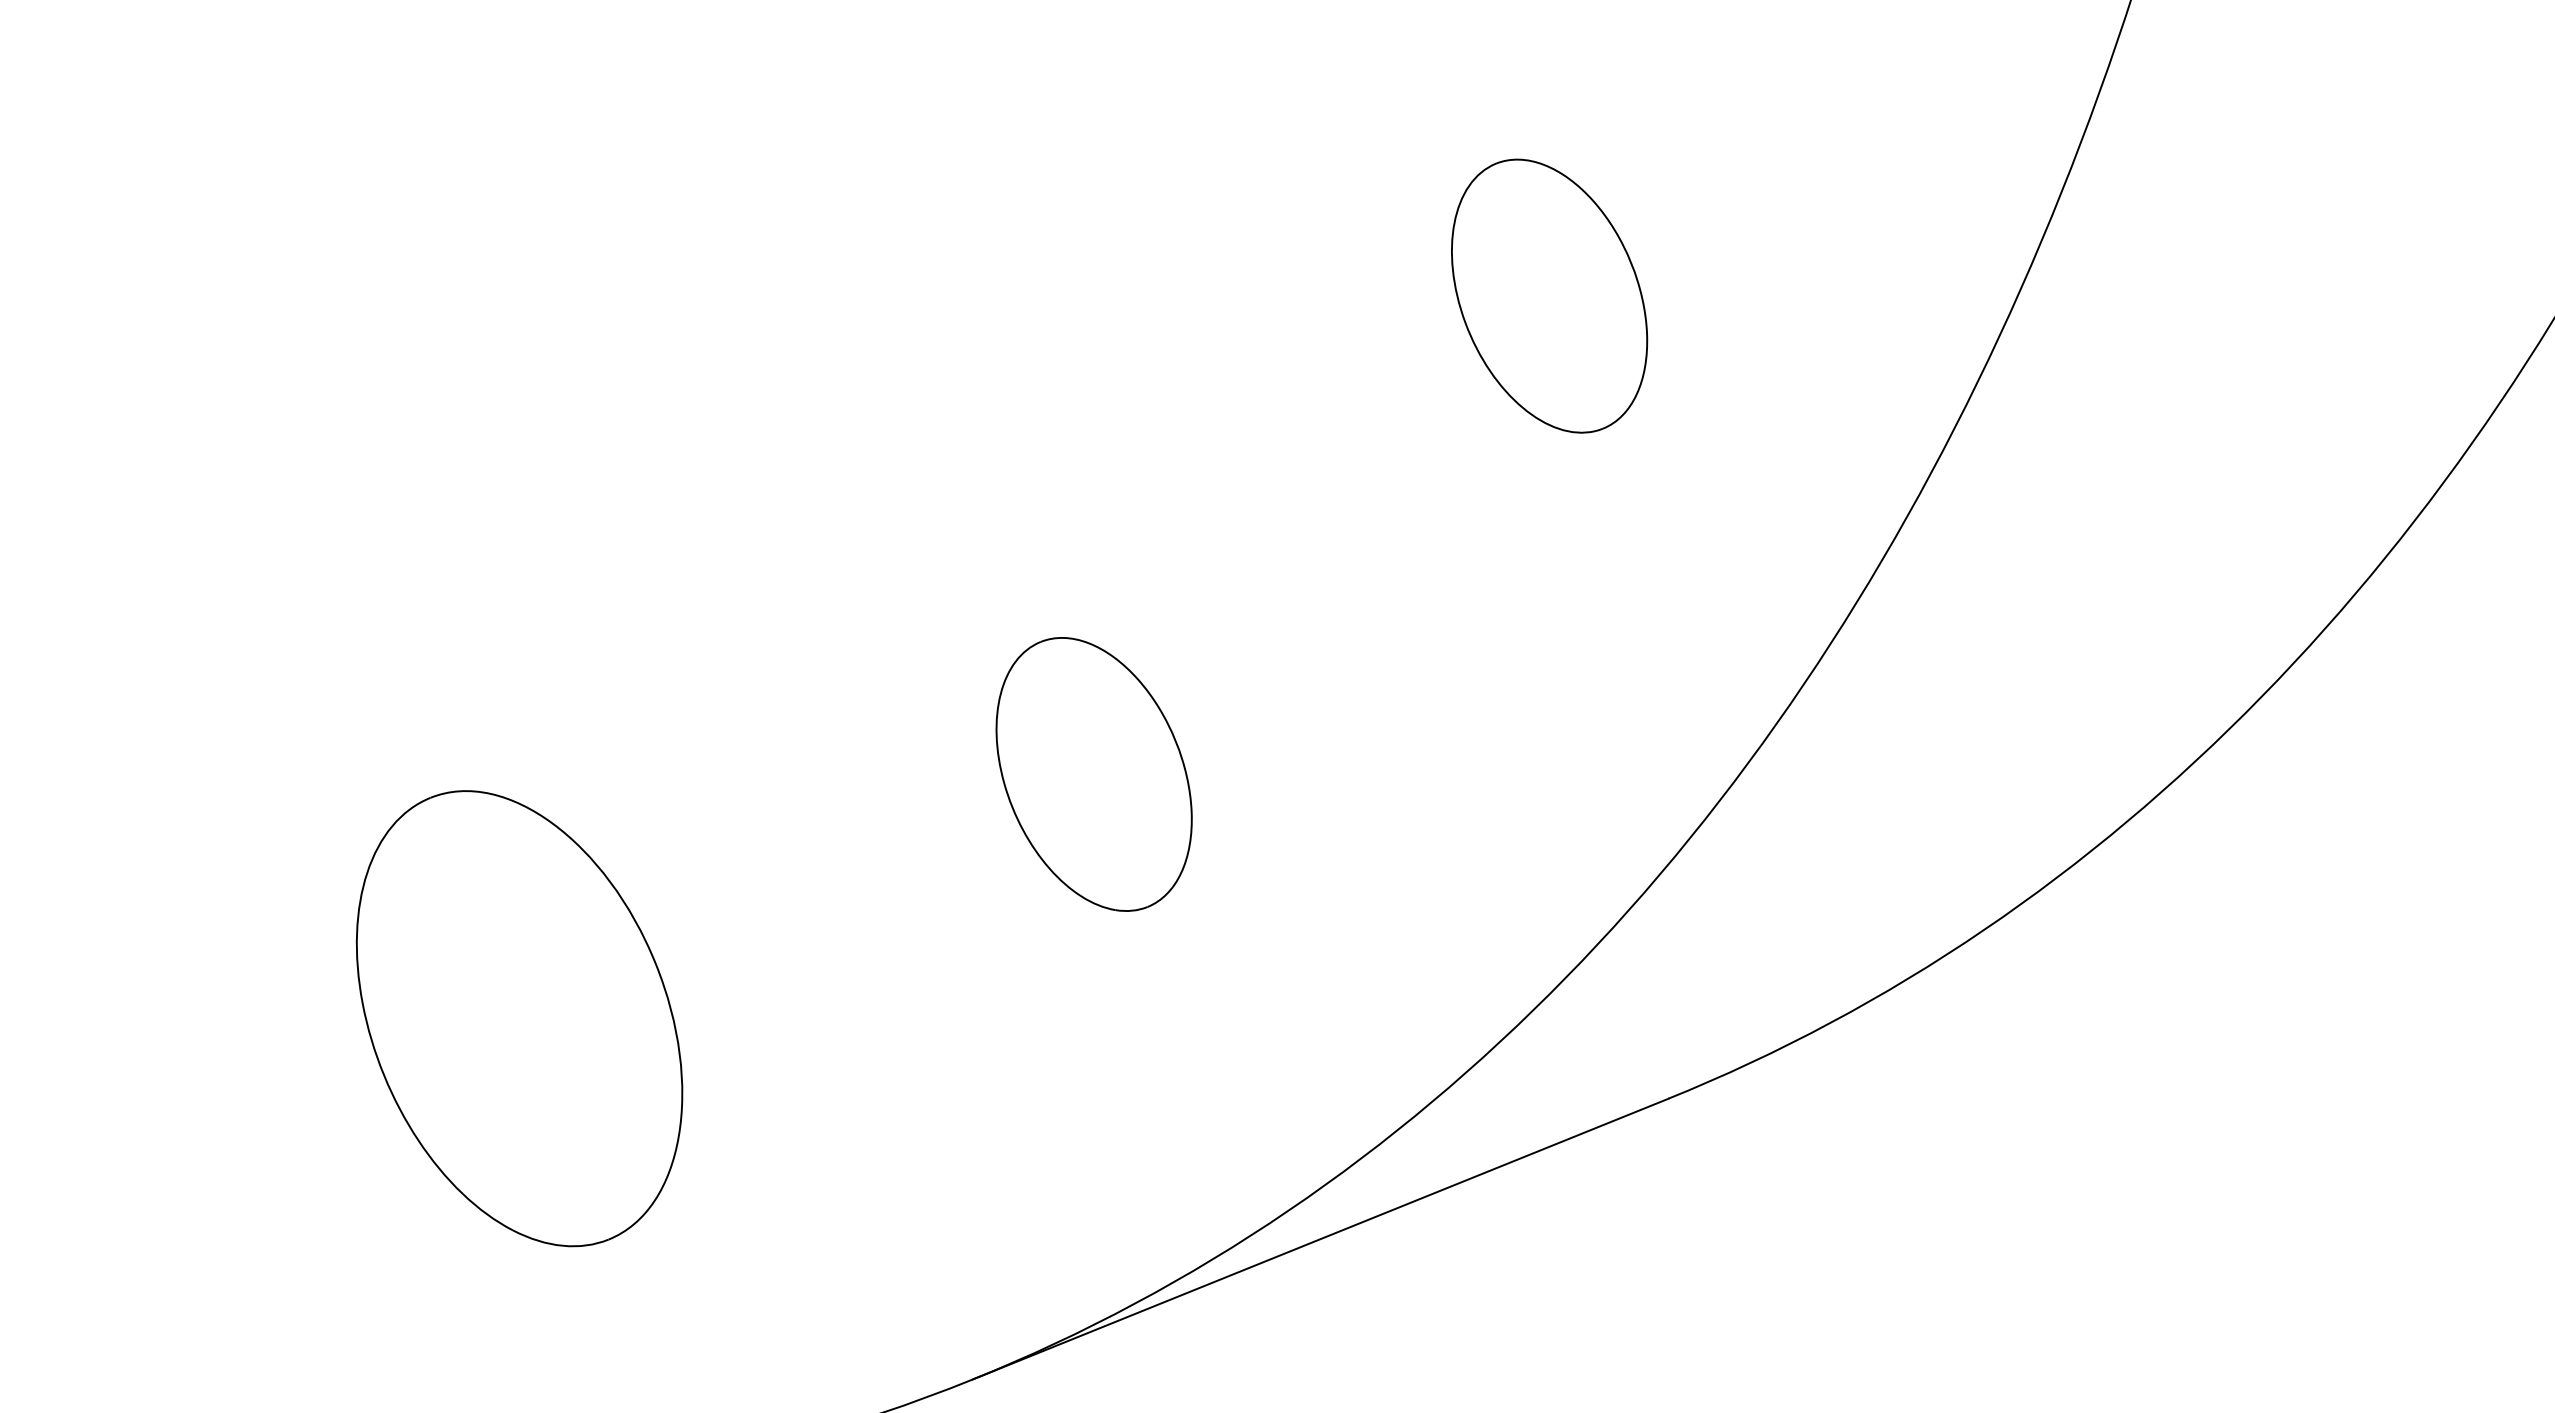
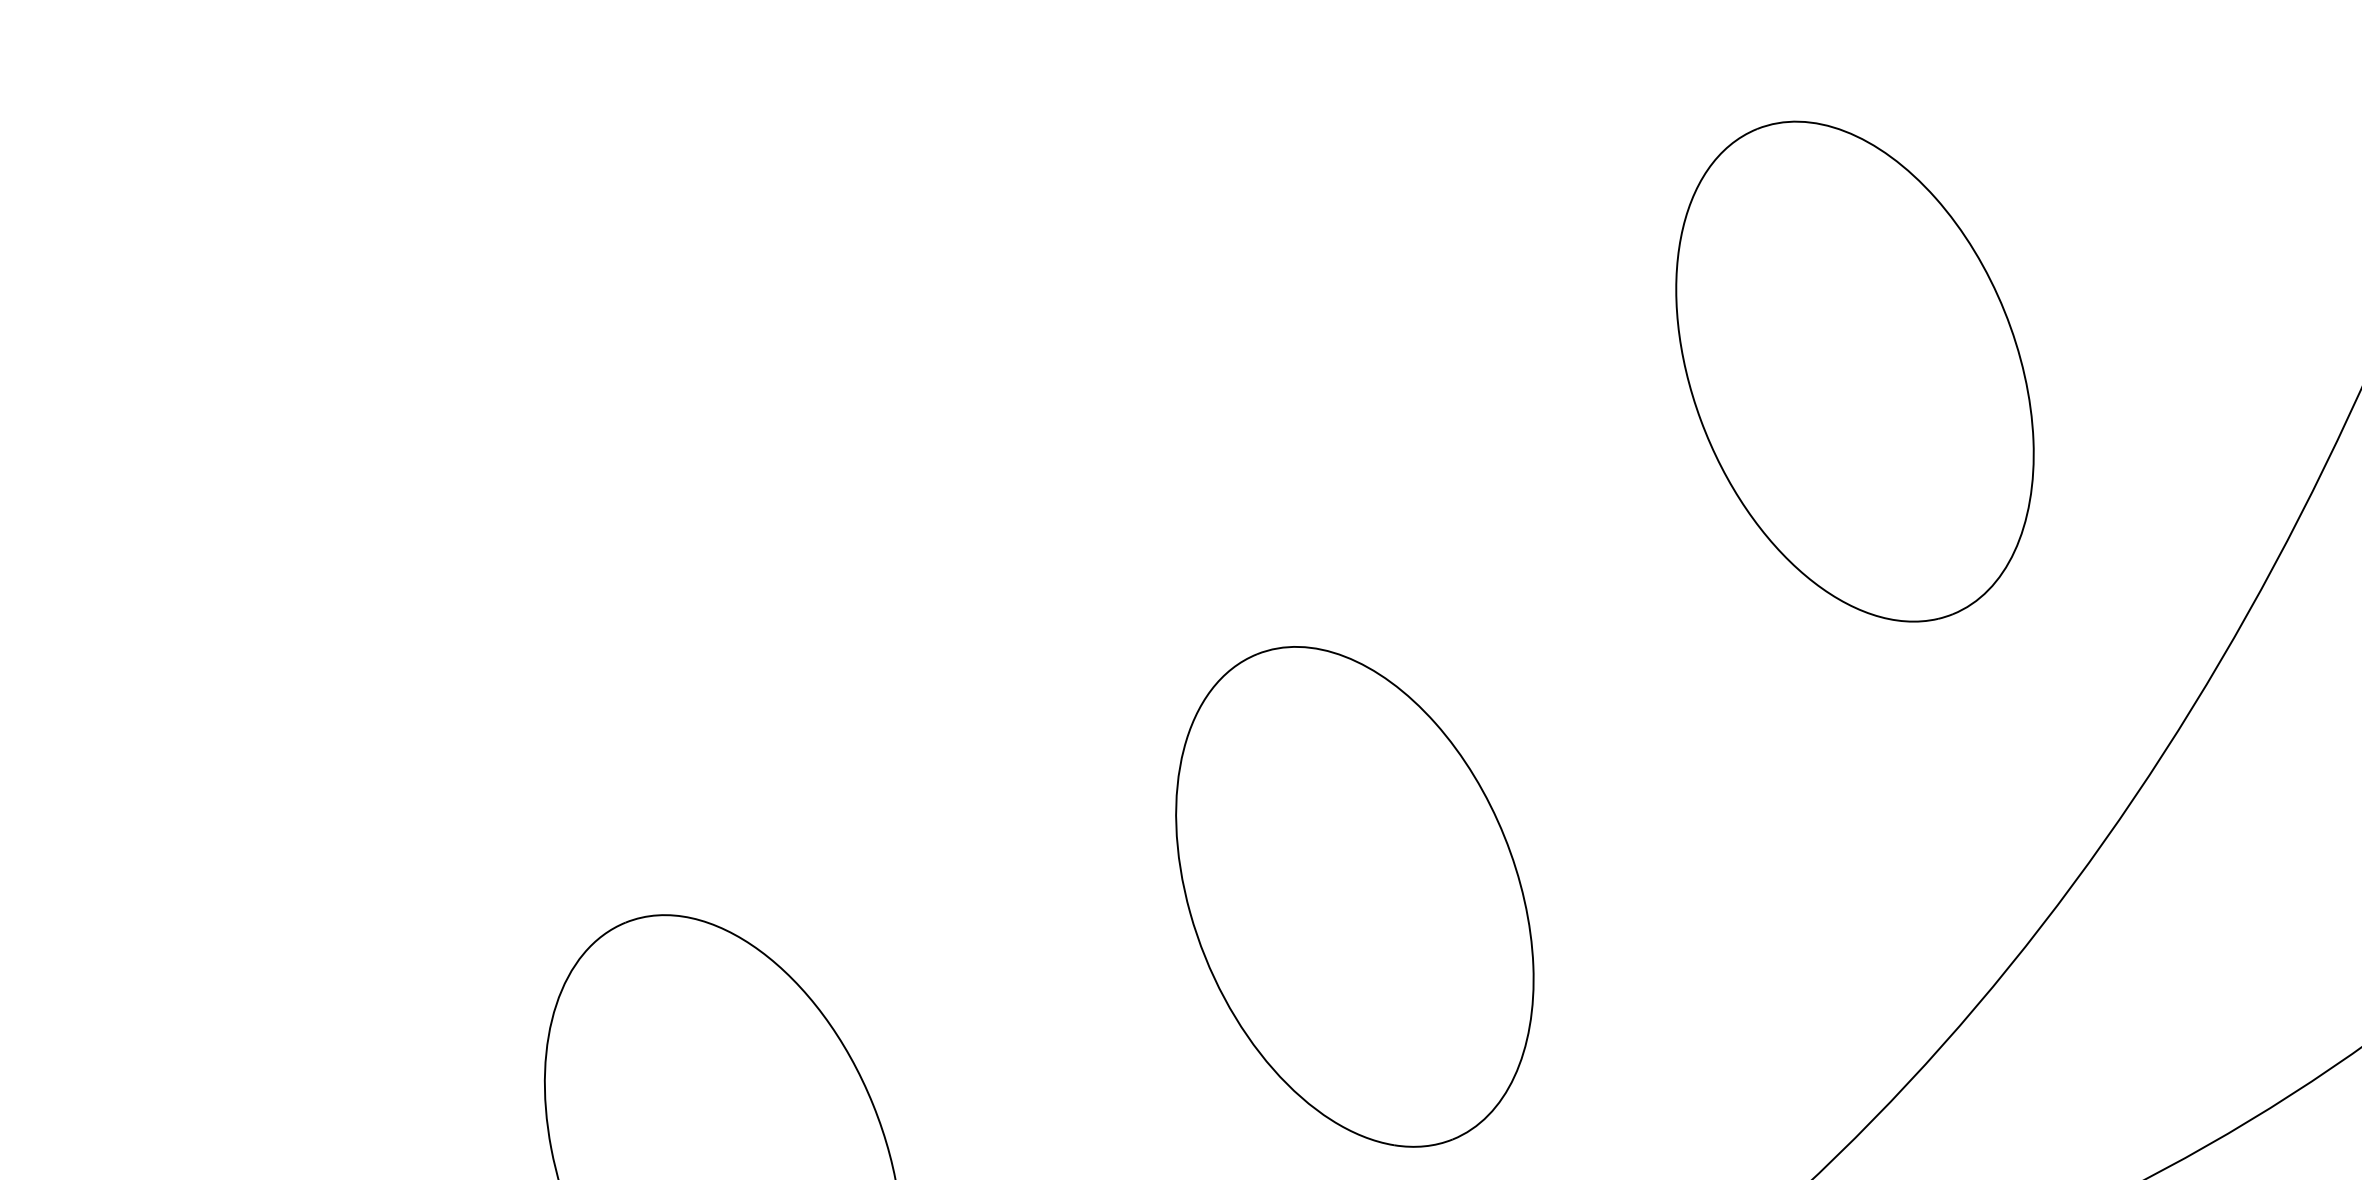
part: (1549, 295) -> (1854, 370), size x1.67
part: (1093, 774) -> (1354, 896), size x1.67

